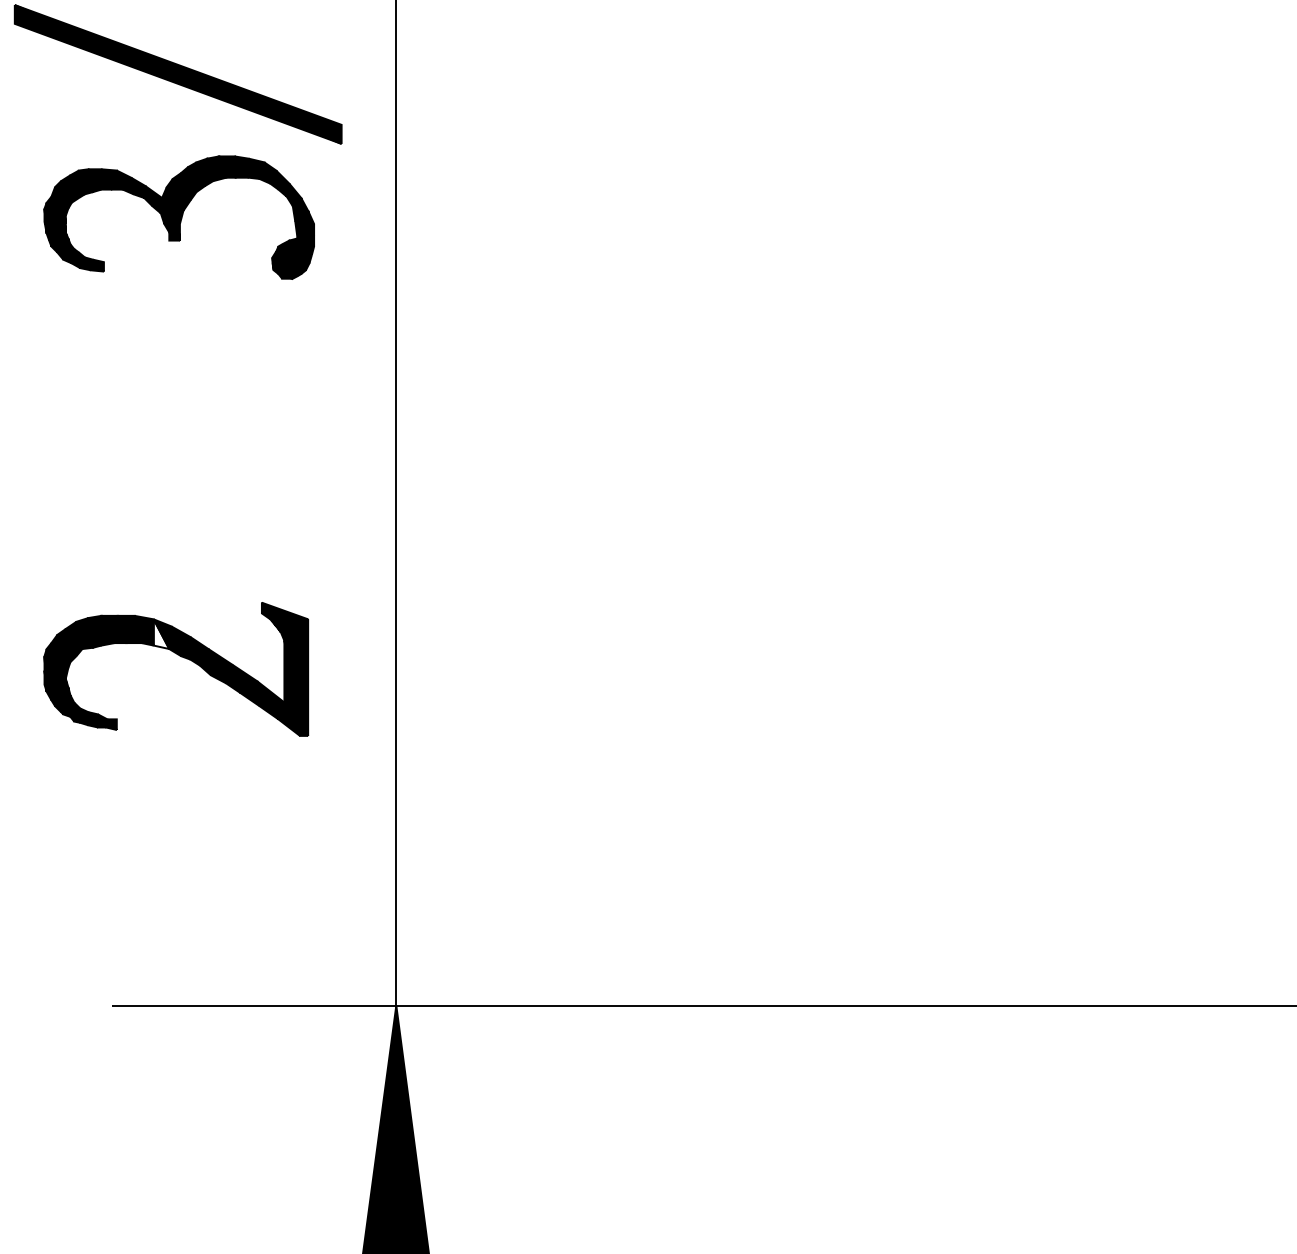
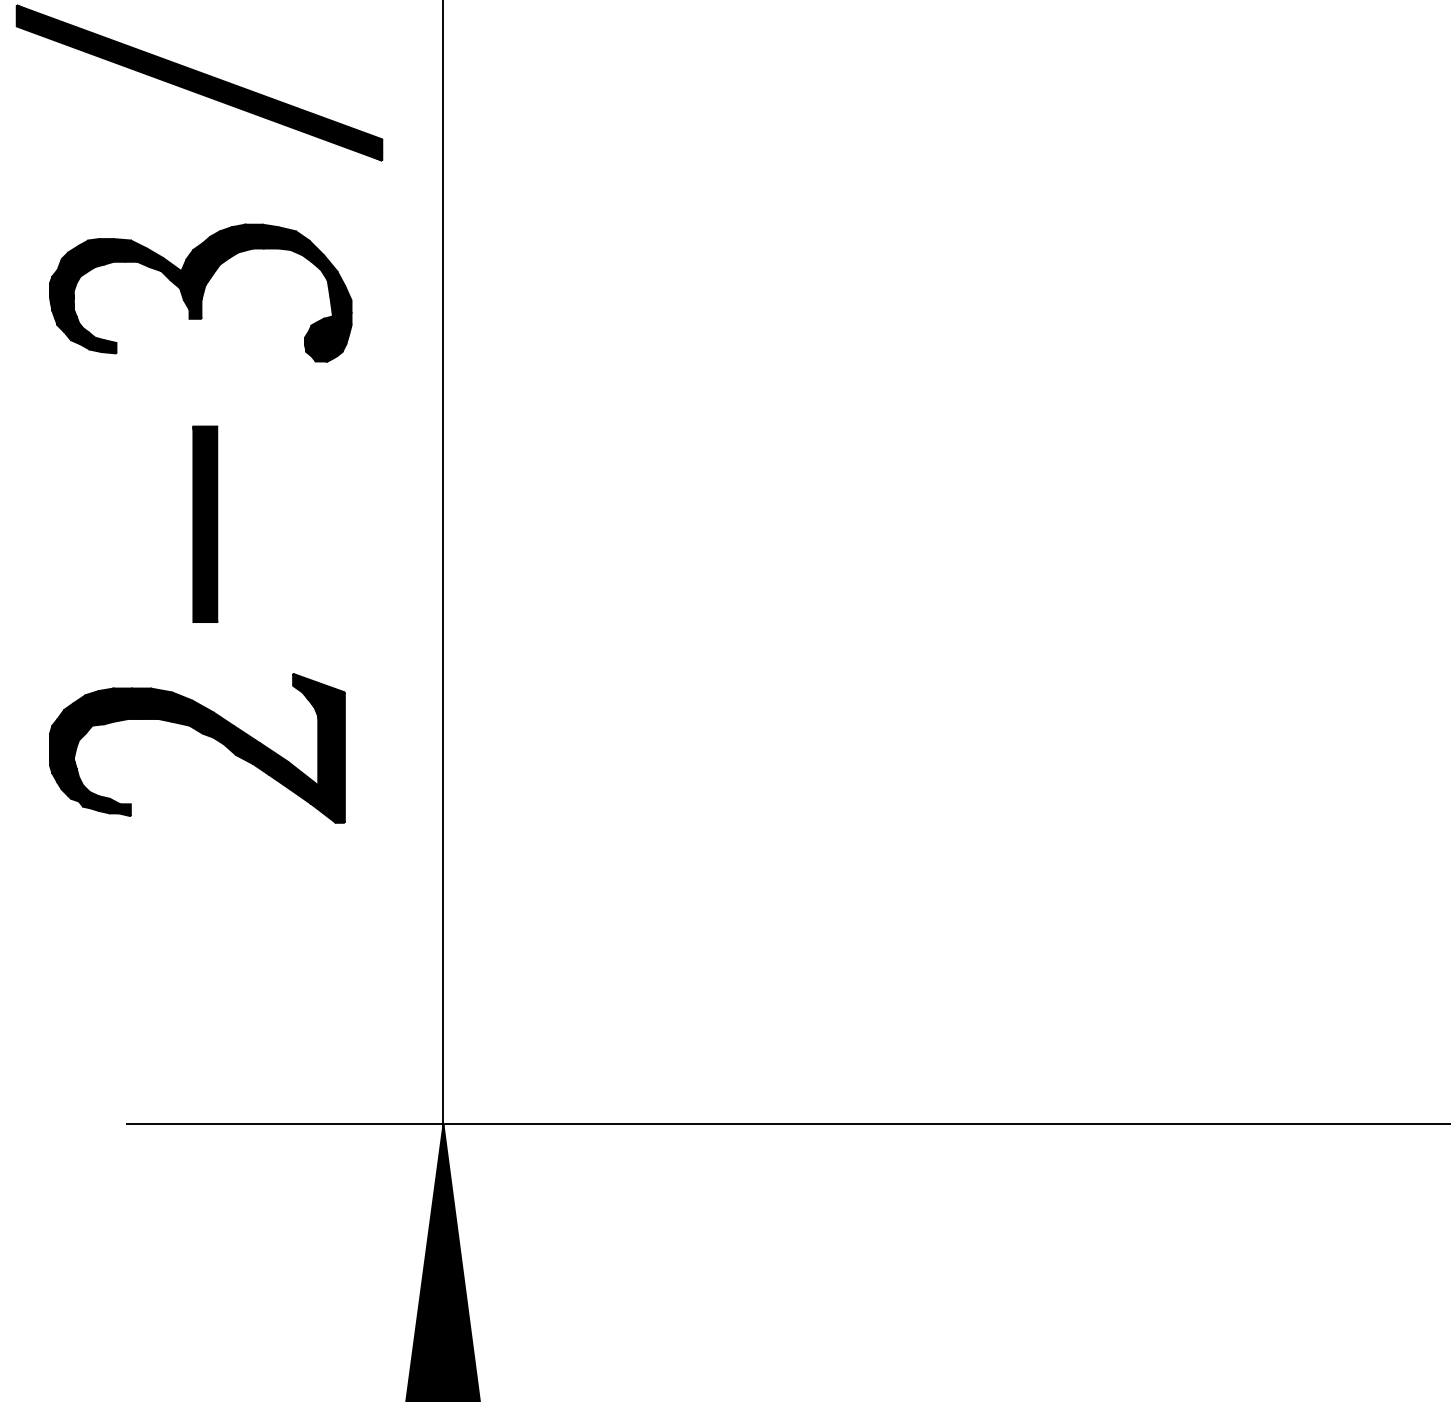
part: (179, 217) -> (200, 292), moved
part: (183, 468) -> (205, 523), added
fill: (161, 633) -> (180, 708), added

